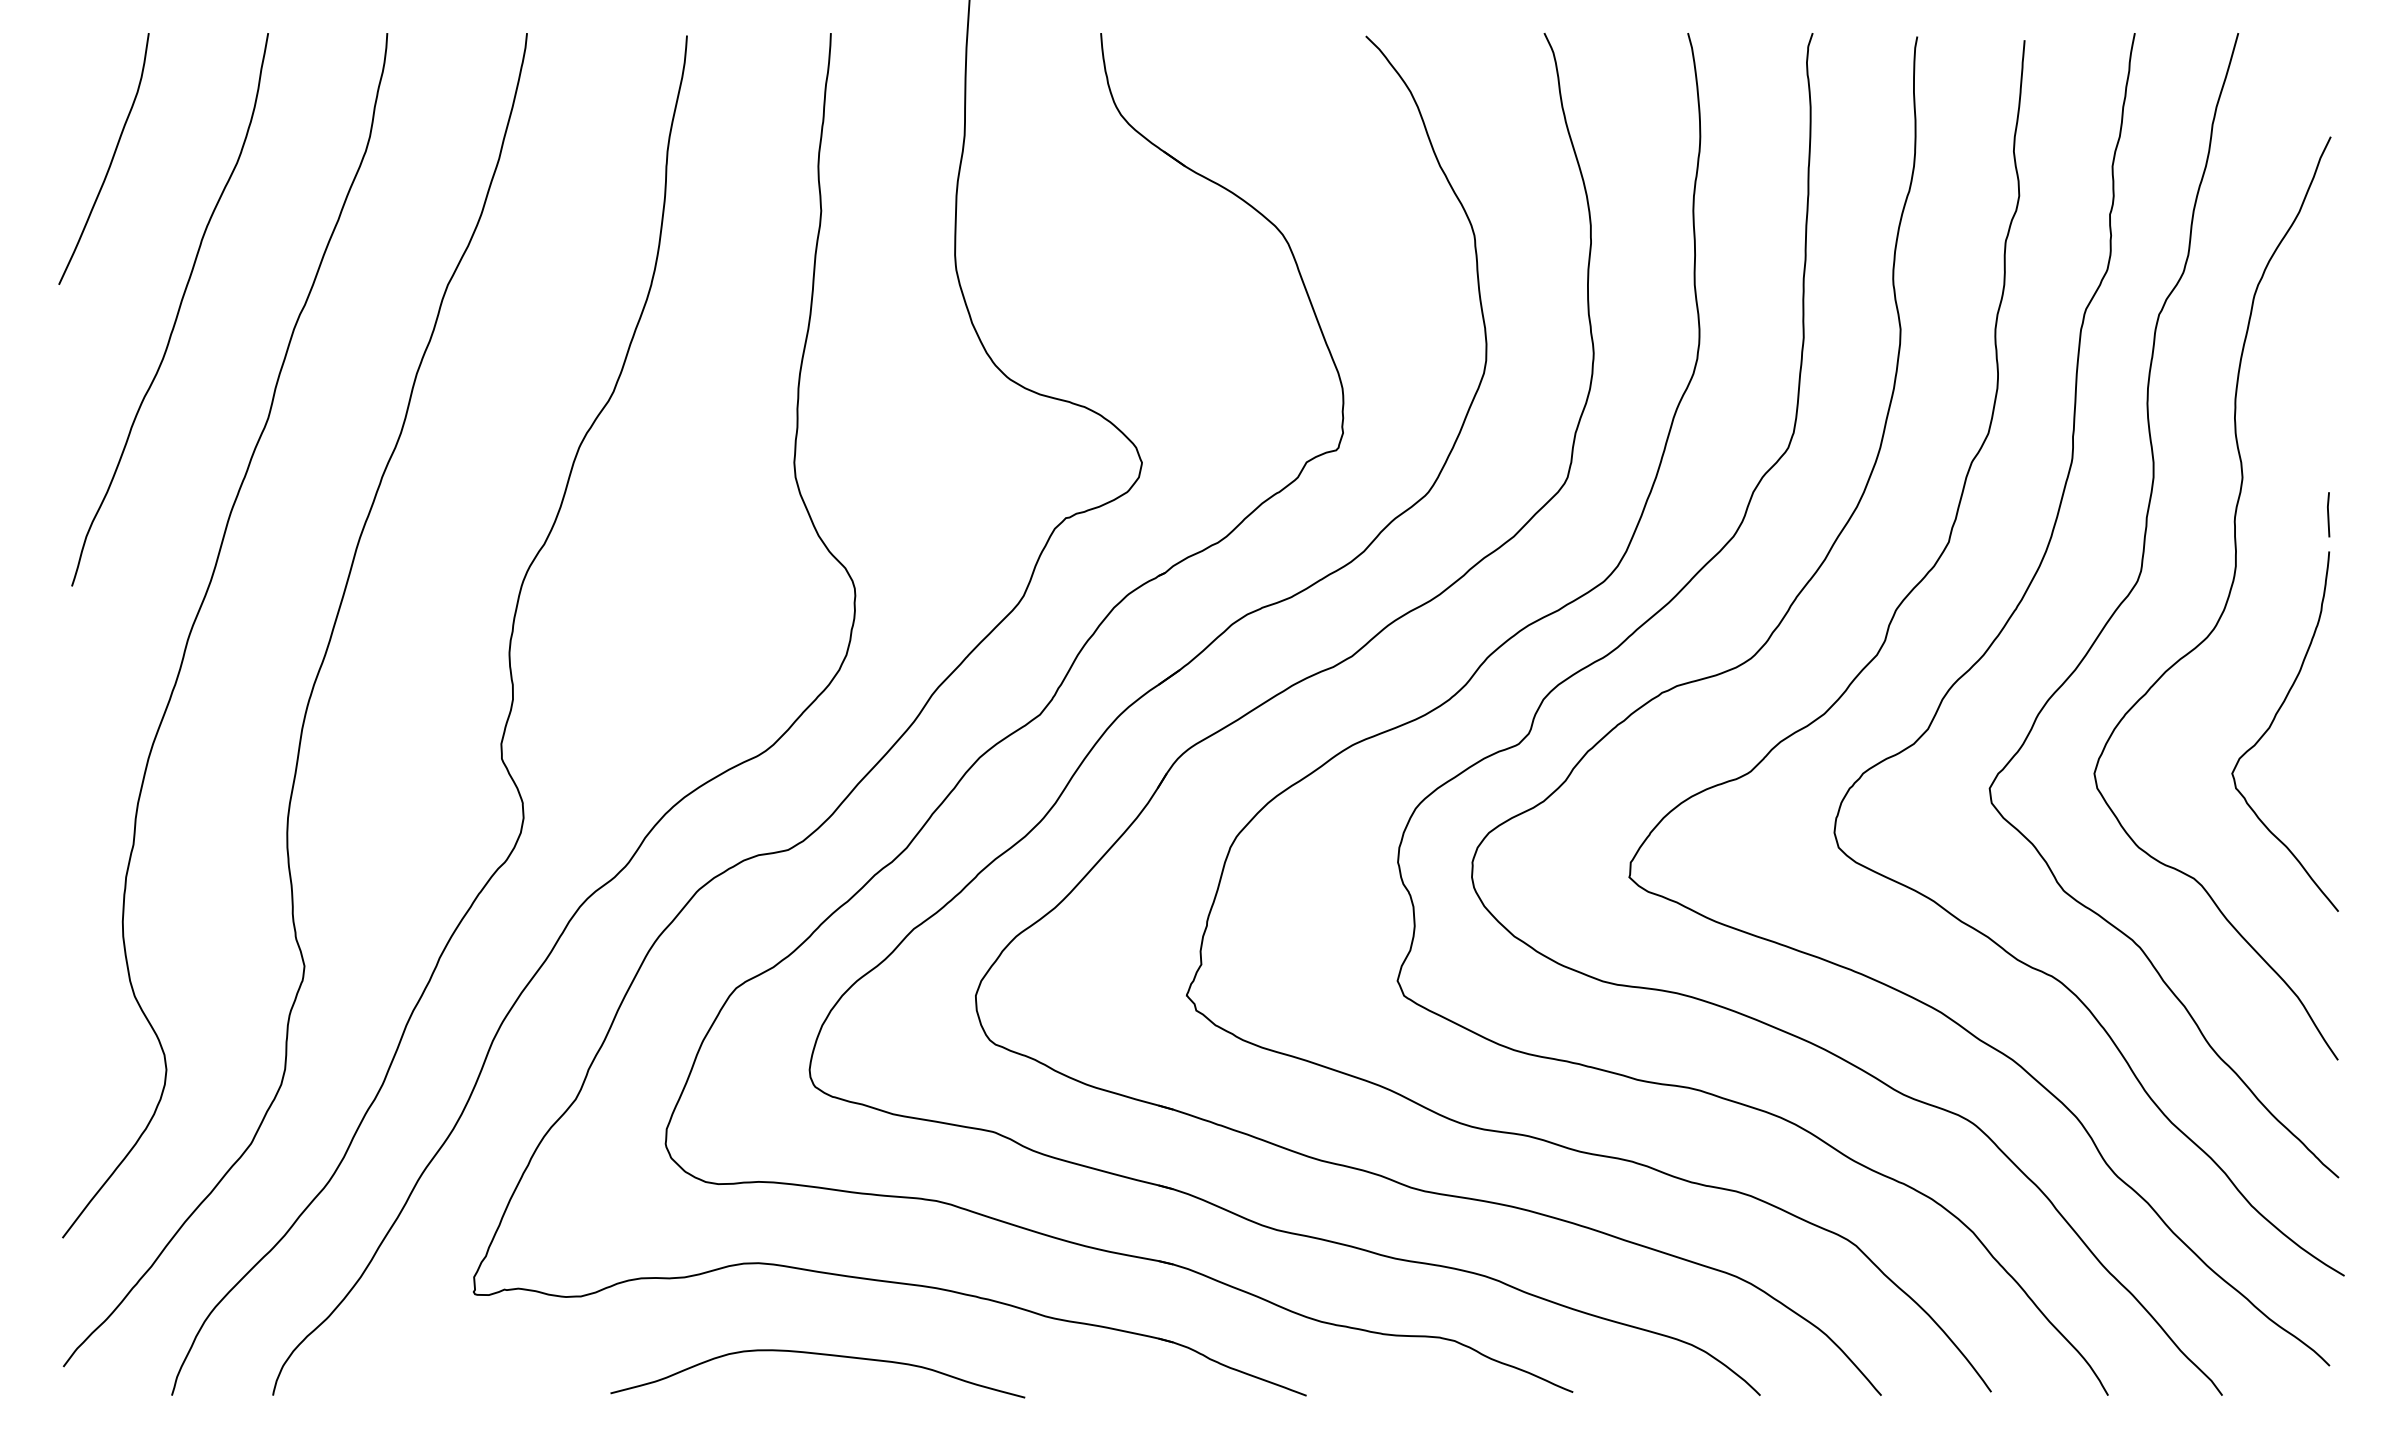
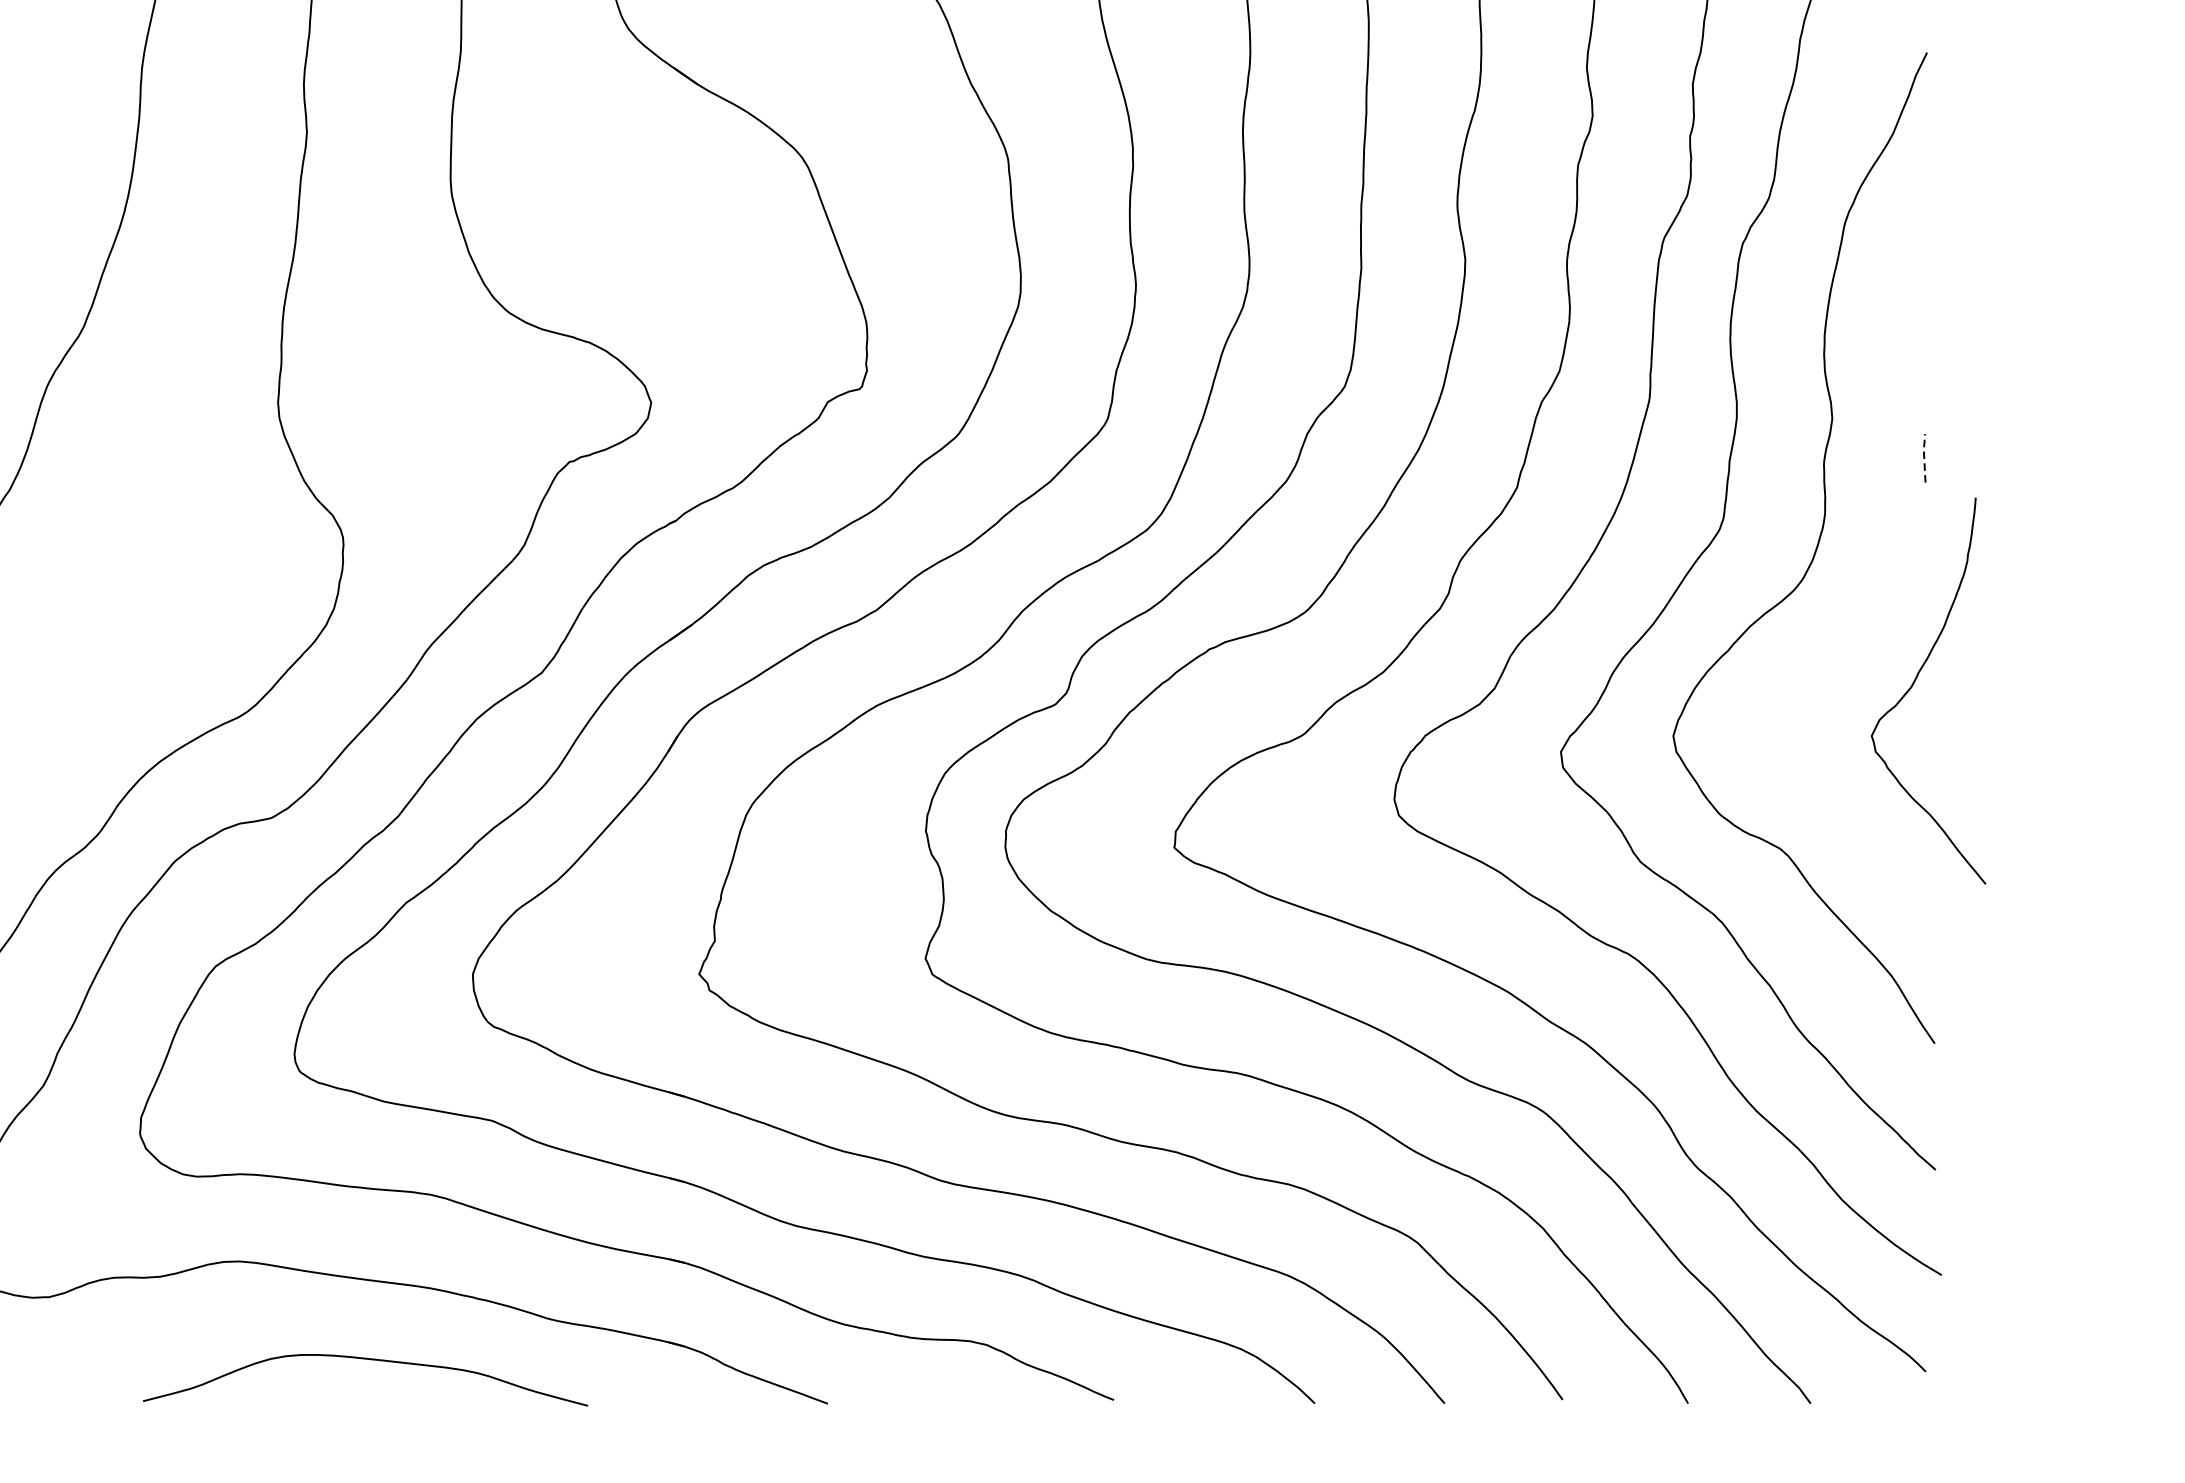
line: (2328, 513) -> (1924, 456), solid -> dashed
curve: (2272, 724) -> (1914, 683), moved
curve: (822, 1355) -> (370, 1360), moved

